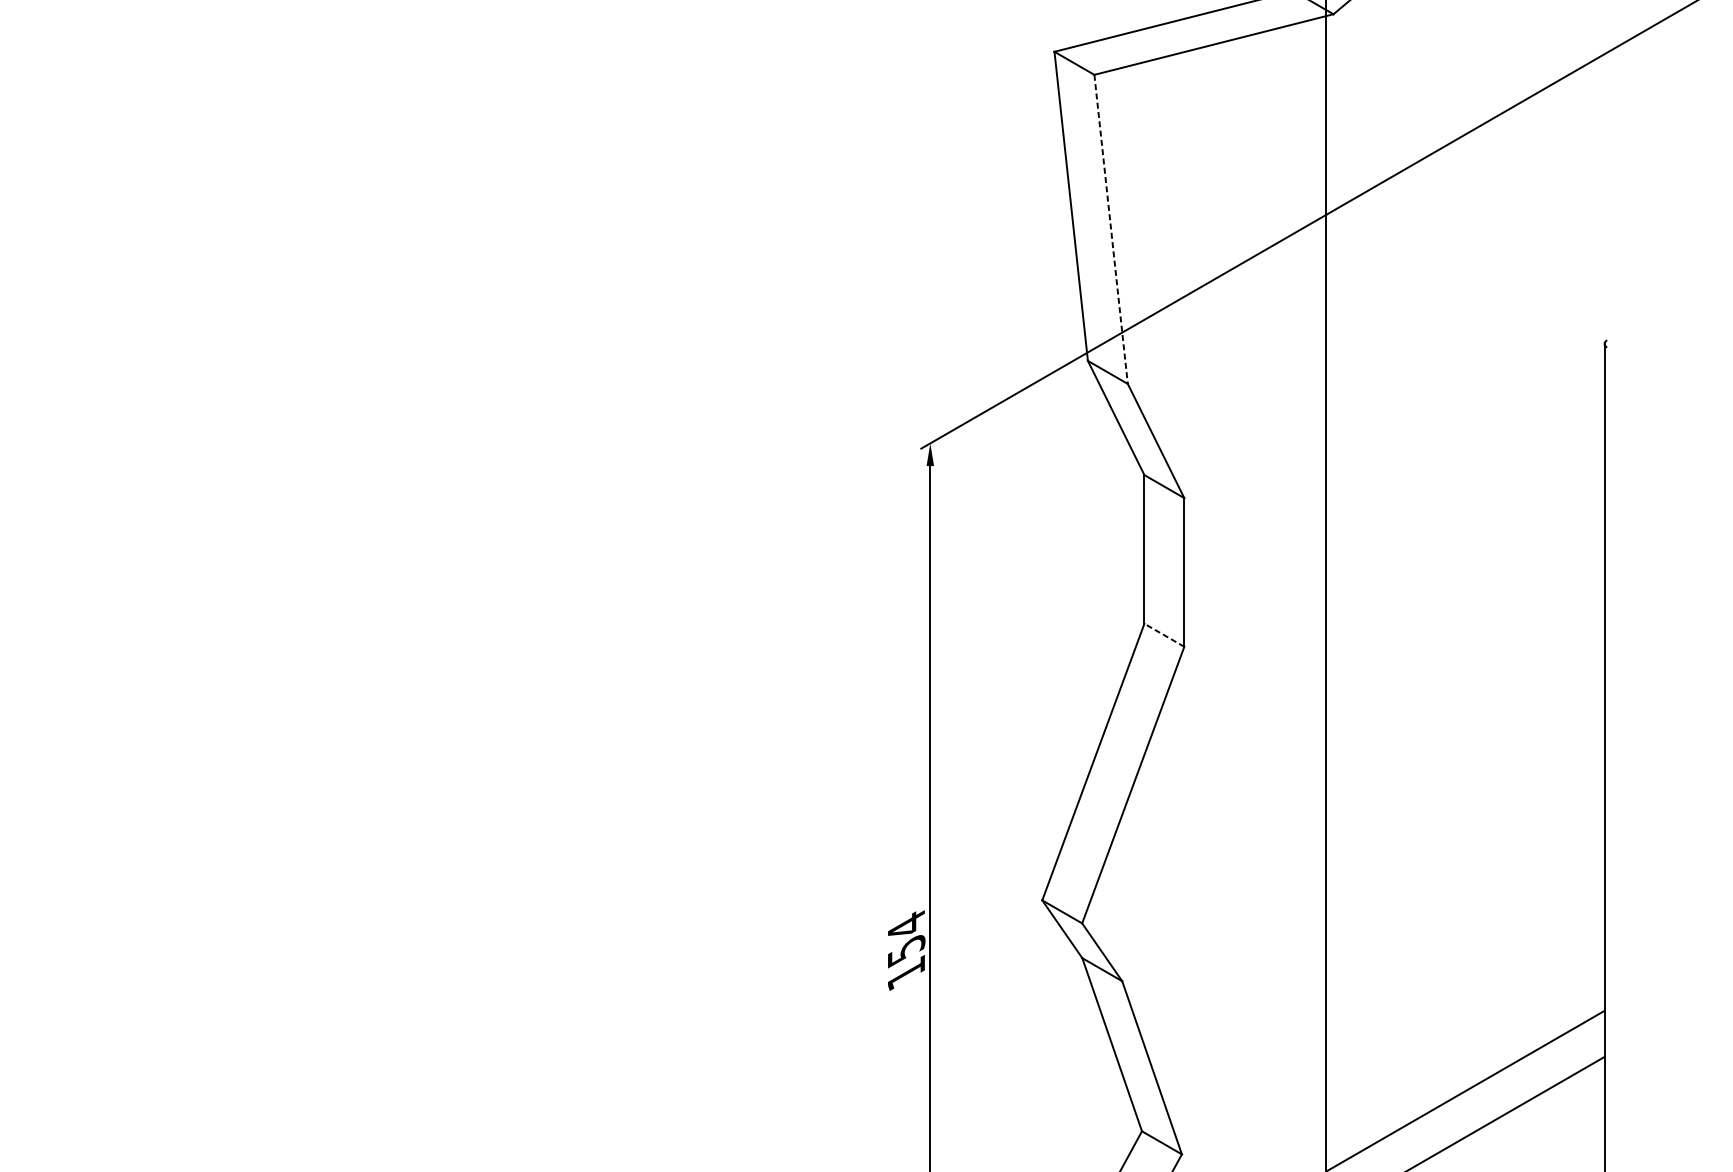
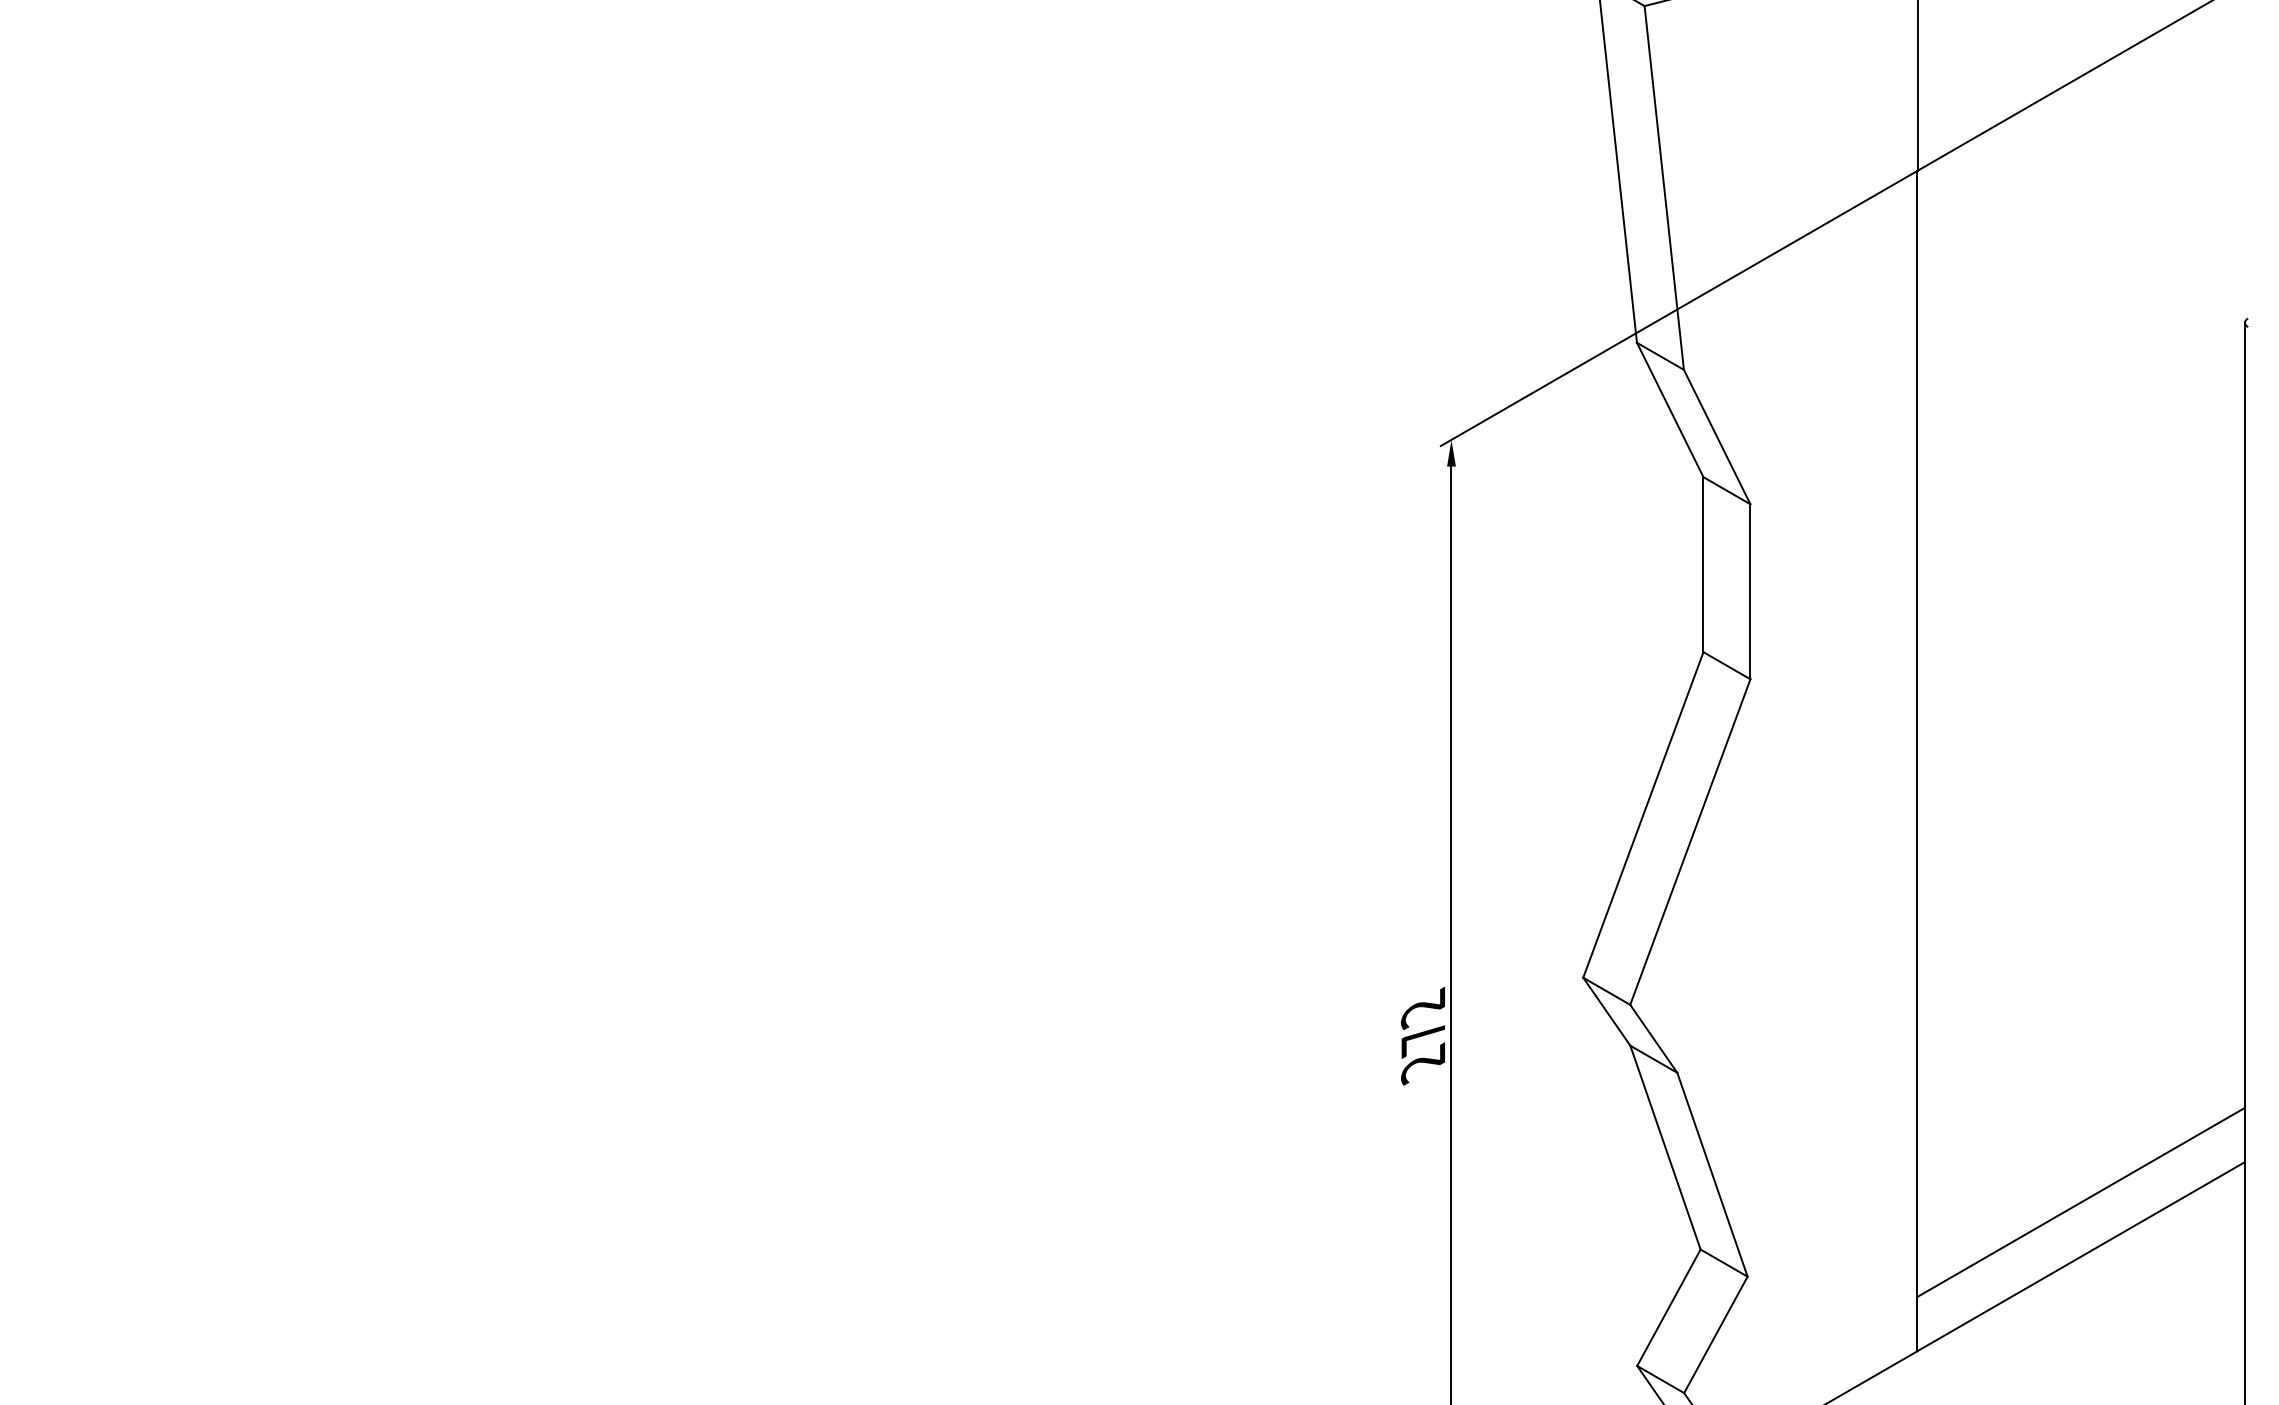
line: (1111, 228) -> (1664, 187), dashed -> solid
line: (1163, 635) -> (1726, 665), dashed -> solid
text: (906, 949) -> (1423, 1035), 154 -> 272

